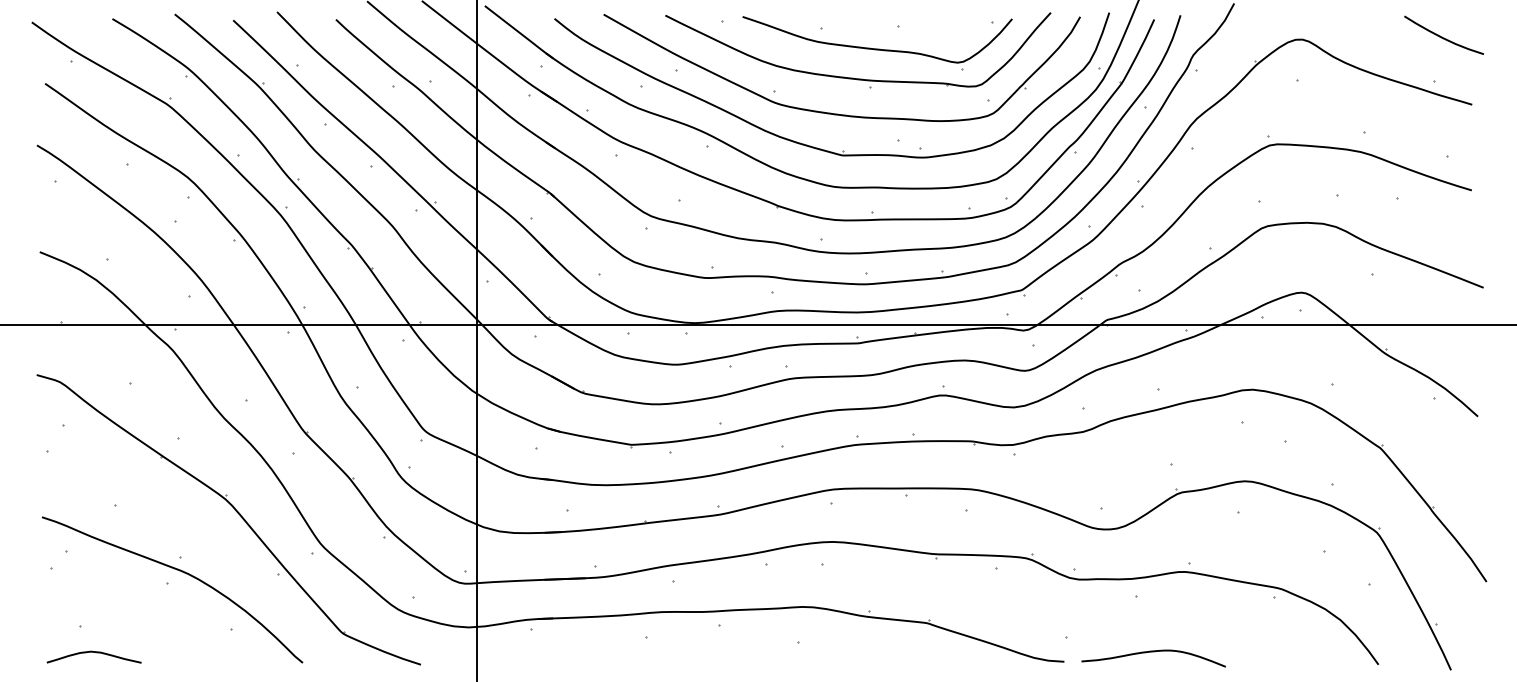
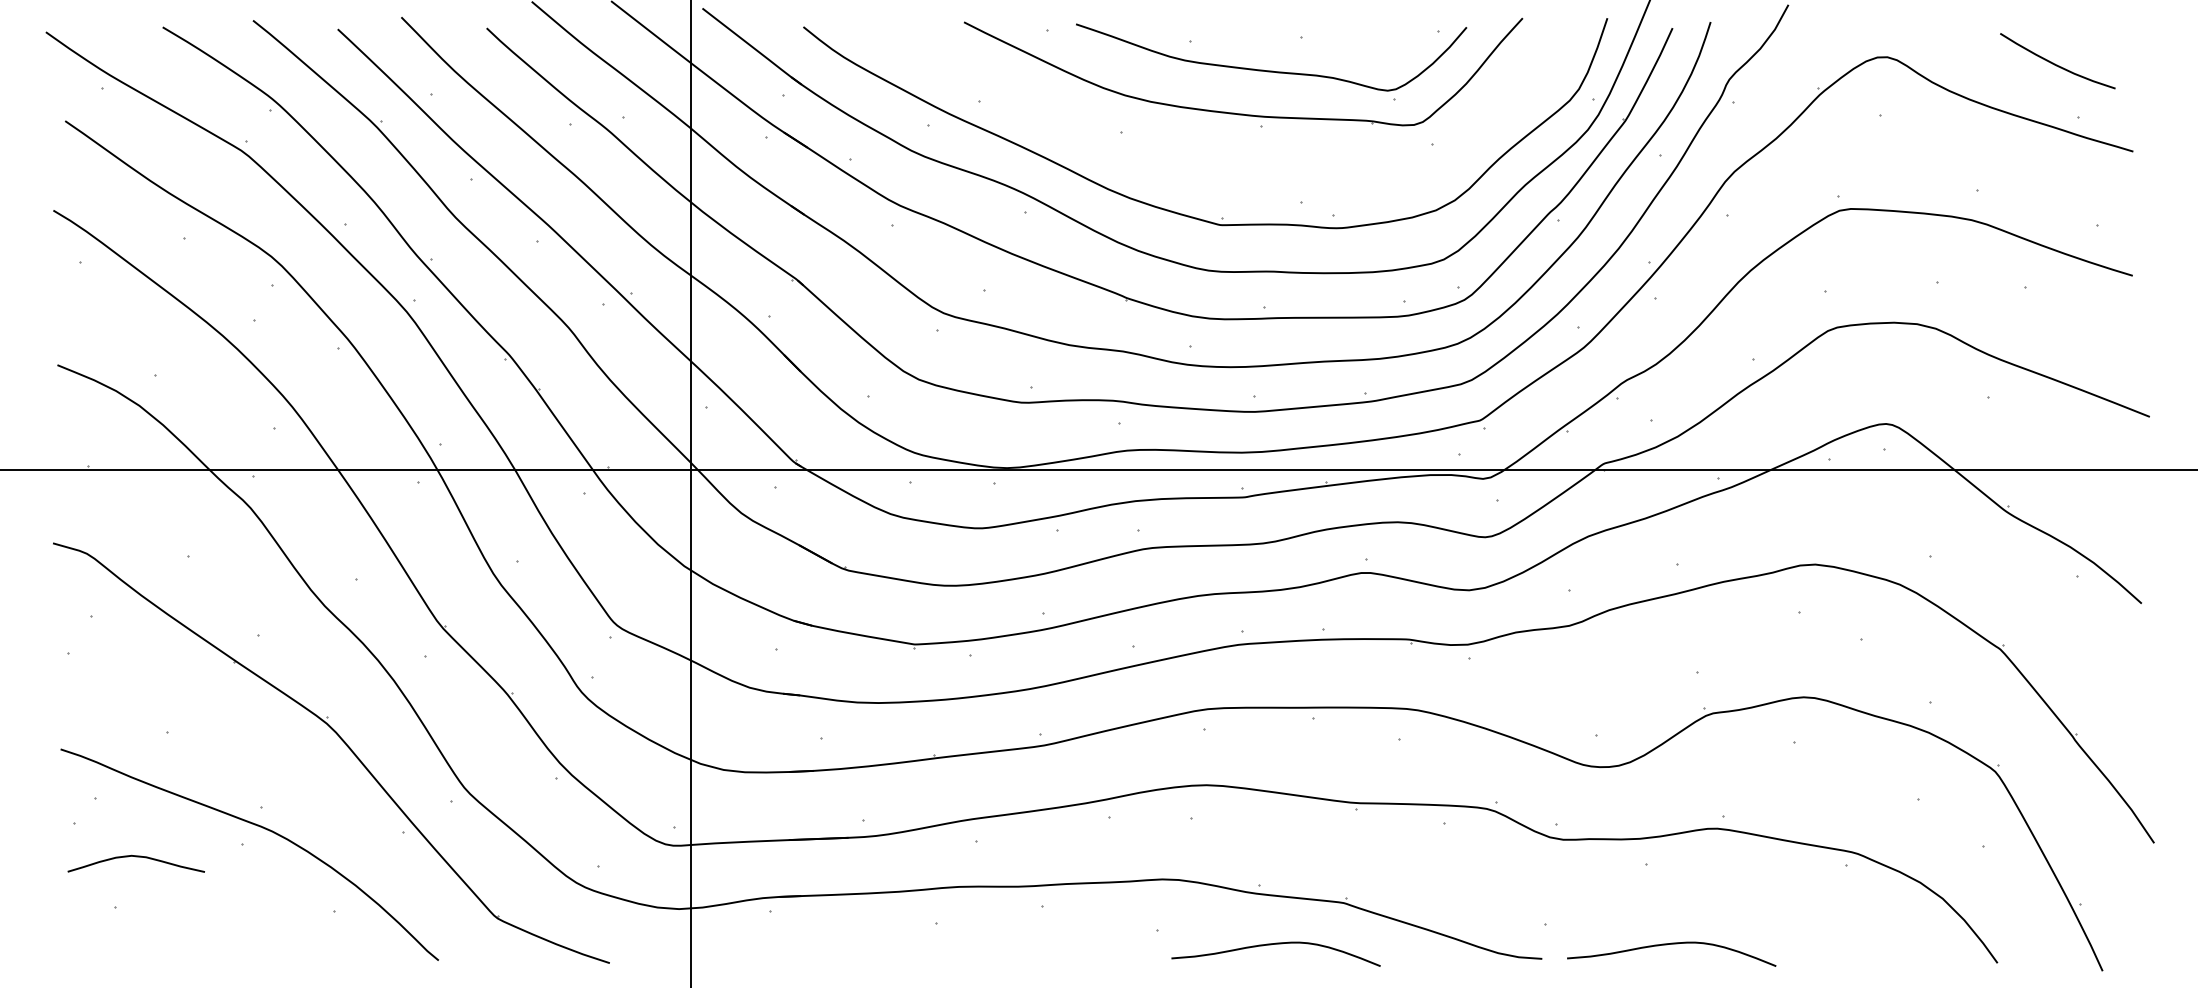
curve: (1442, 36) -> (2055, 62), moved
part: (838, 113) -> (1214, 164), removed
curve: (93, 652) -> (135, 857), moved
curve: (880, 652) -> (1275, 945), added

